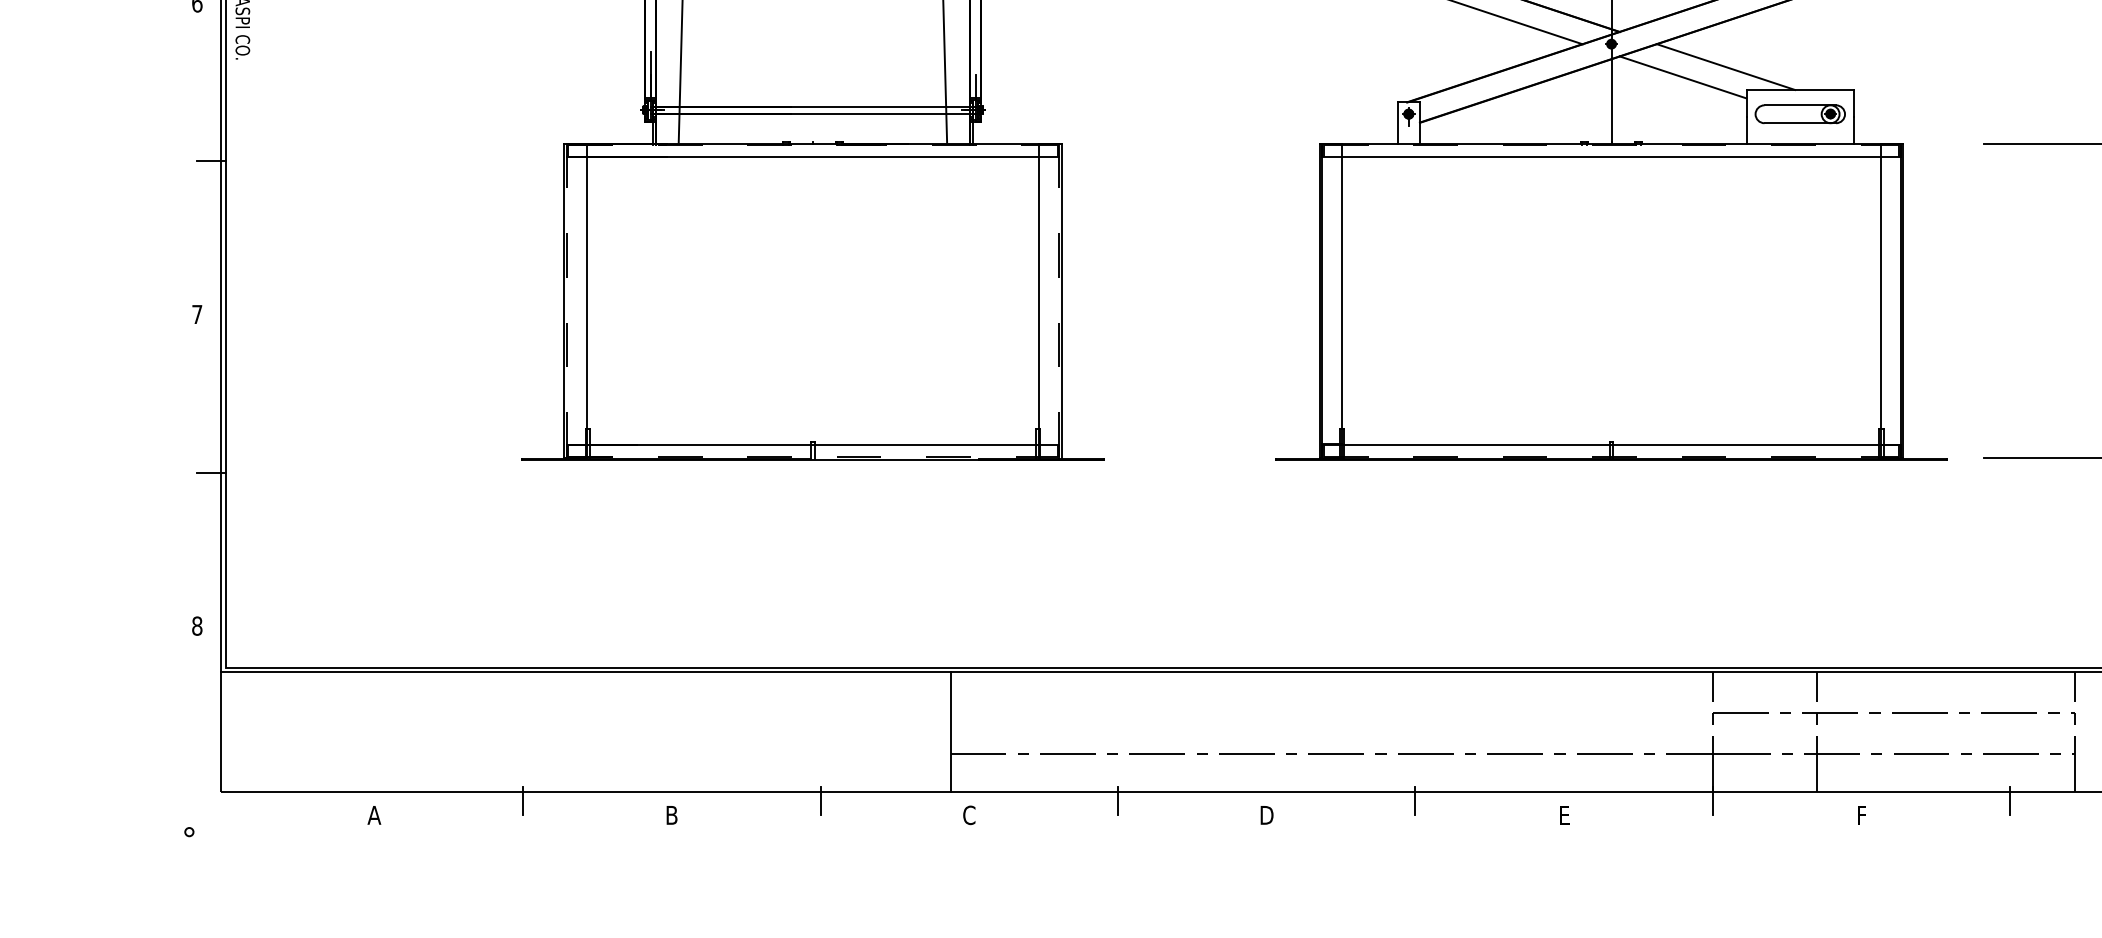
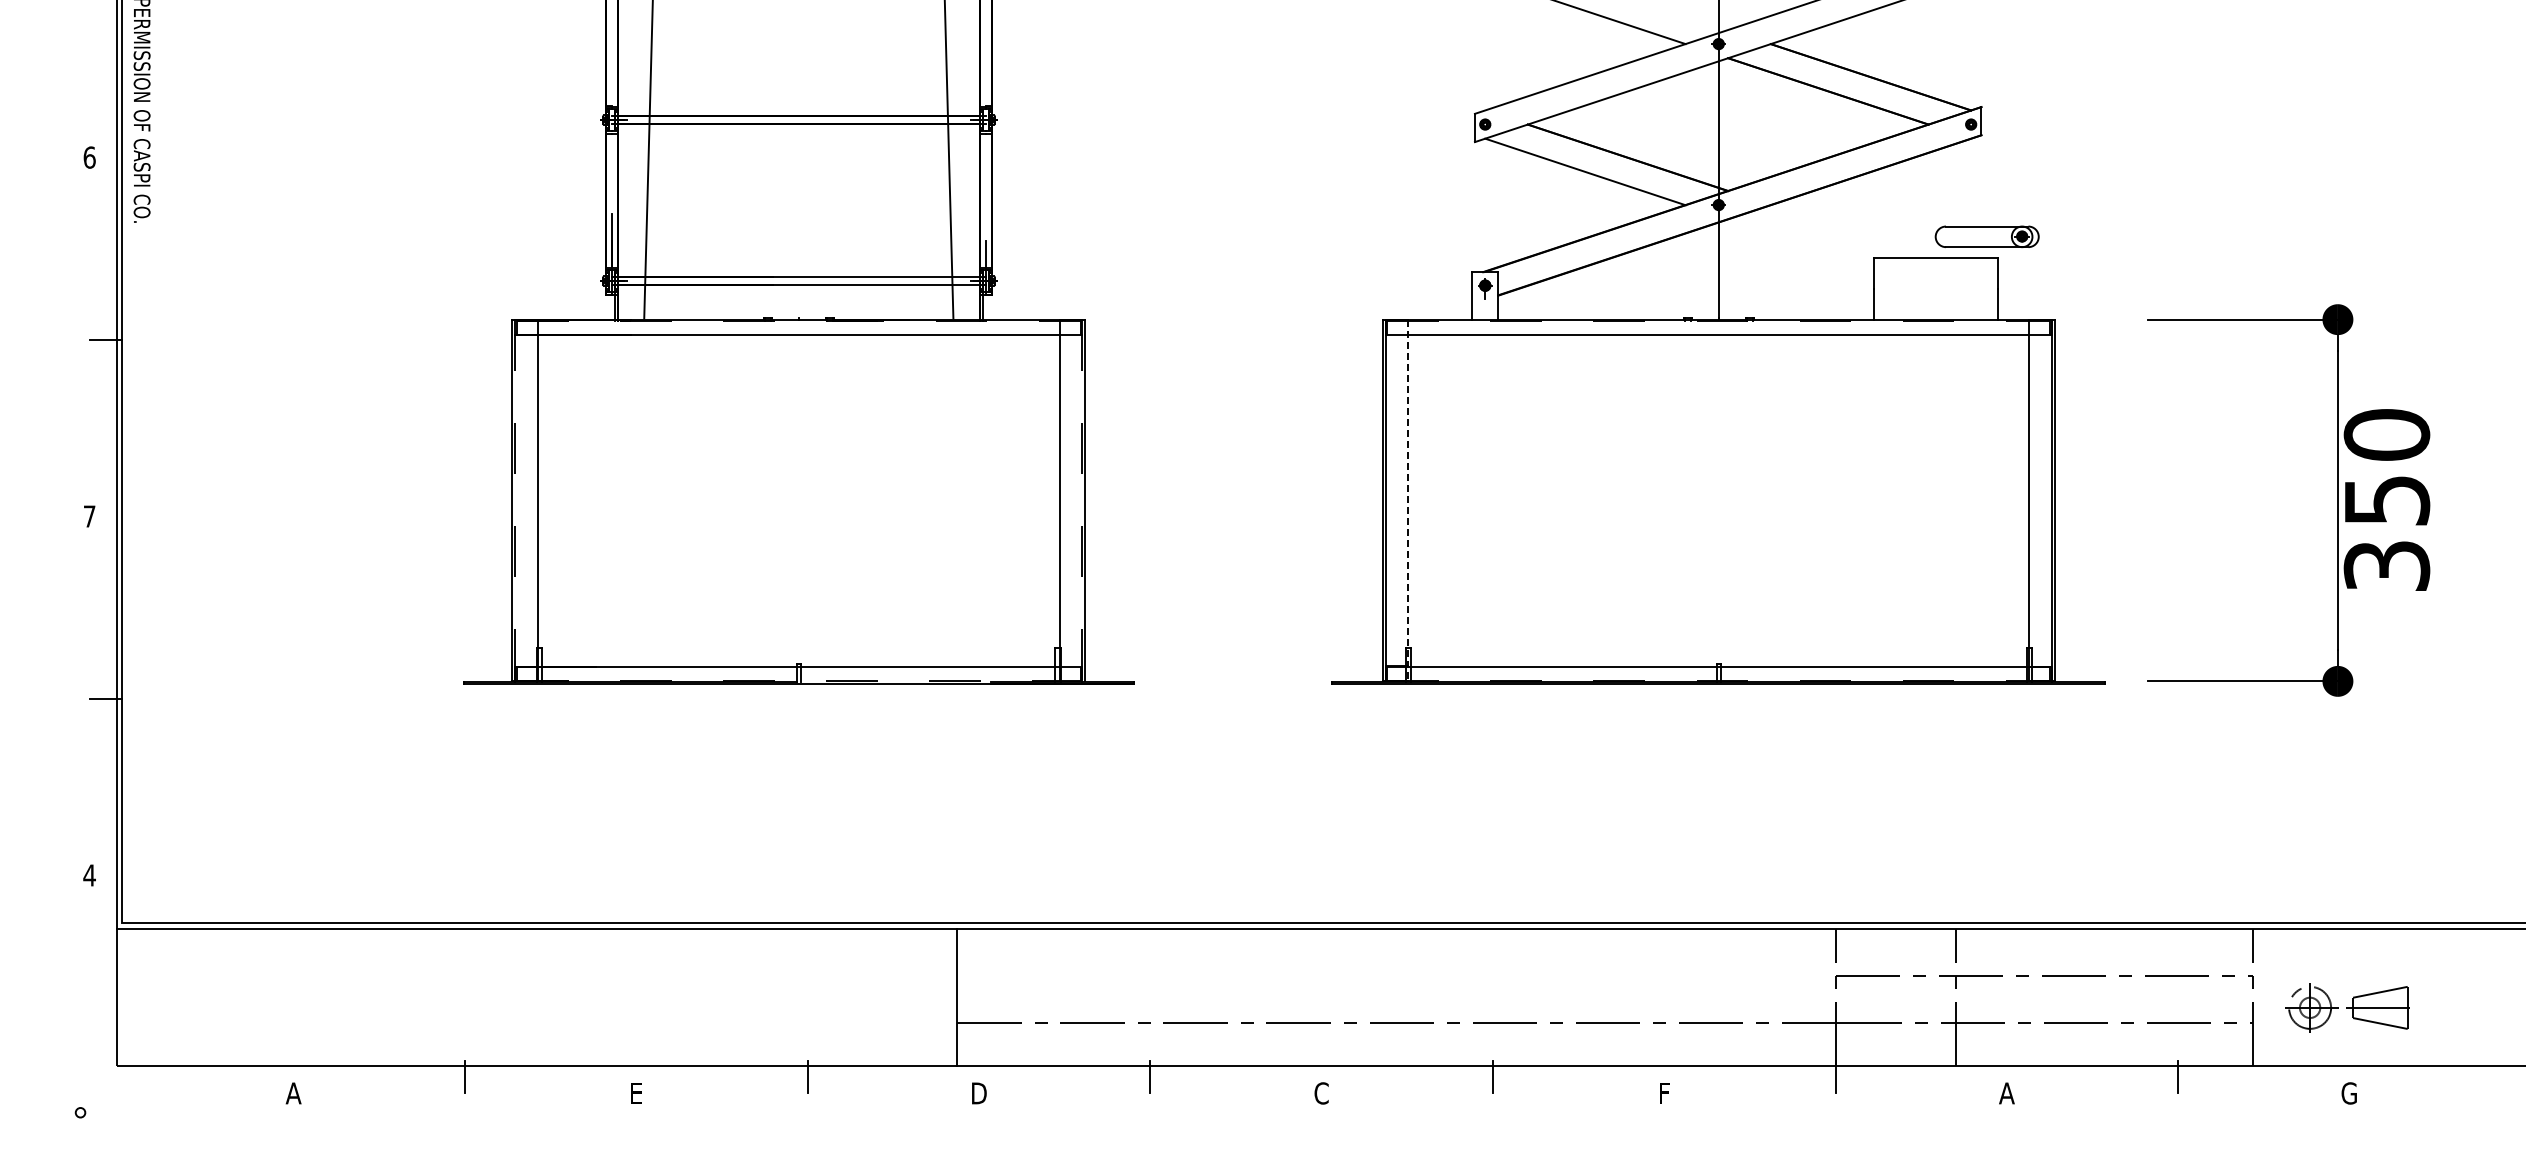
line: (1725, 67) -> (1850, 231), removed
line: (1683, 77) -> (1801, 243), removed
part: (1799, 113) -> (1986, 236), moved
line: (1342, 300) -> (1408, 500), solid -> dashed
text: (197, 626) -> (89, 875), 8 -> 4
text: (672, 815) -> (636, 1093), B -> E
text: (969, 815) -> (979, 1093), C -> D
text: (1266, 815) -> (1321, 1093), D -> C
text: (1564, 815) -> (1664, 1093), E -> F
text: (1861, 815) -> (2006, 1093), F -> A

